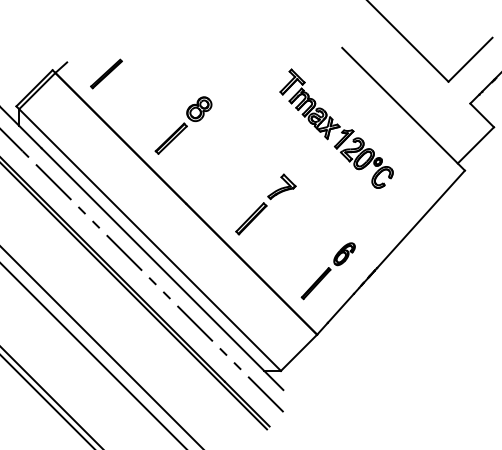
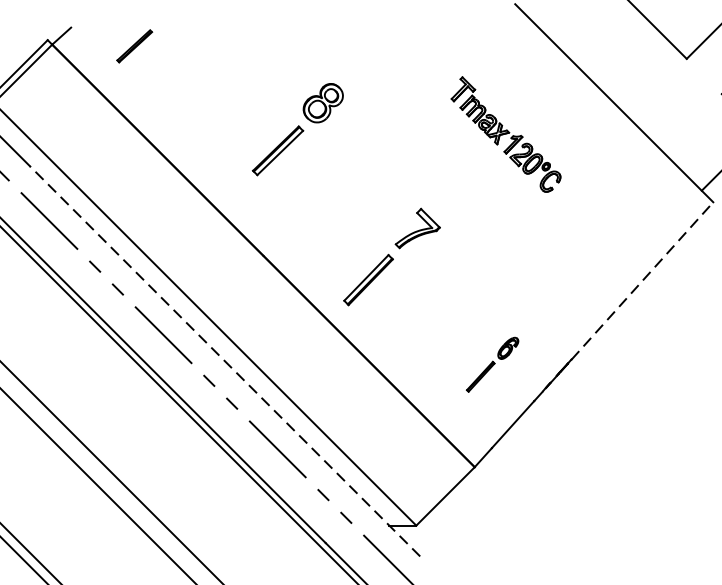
part: (106, 73) -> (134, 45), size x0.7
part: (183, 125) -> (297, 129), moved
part: (336, 128) -> (505, 134), size x0.6
line: (421, 219) -> (643, 281), solid -> dashed
line: (162, 269) -> (225, 361), solid -> dashed
part: (327, 271) -> (491, 365), size x0.6

